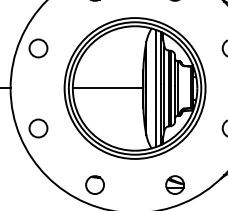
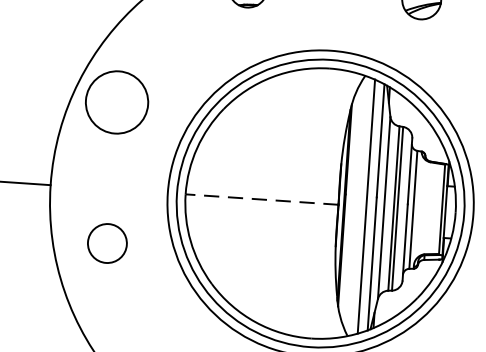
circle: (38, 48) -> (117, 102), size x1.6
line: (107, 88) -> (260, 199), solid -> dashed
circle: (38, 128) -> (107, 243), moved

